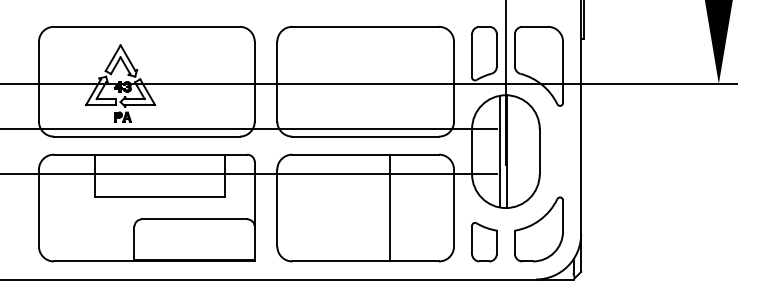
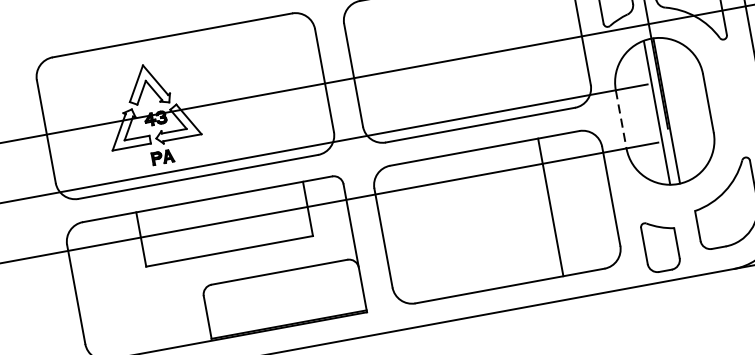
line: (472, 151) -> (621, 119), solid -> dashed
line: (390, 207) -> (551, 206), moved
part: (484, 242) -> (661, 246), moved

